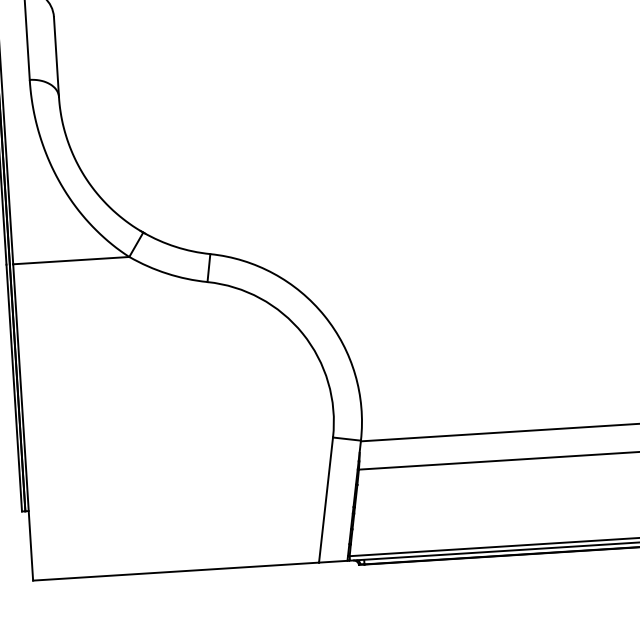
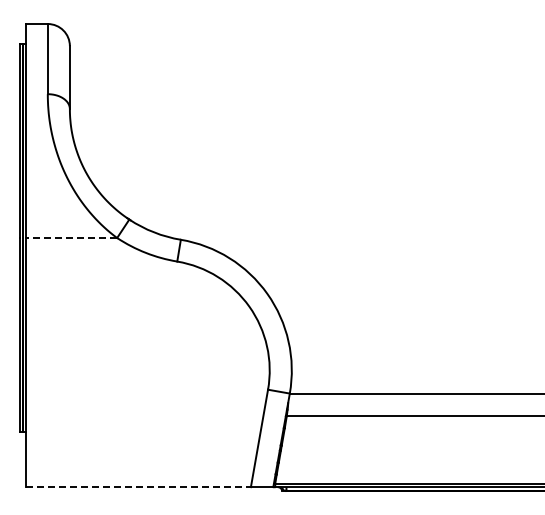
line: (71, 261) -> (71, 238), solid -> dashed
line: (176, 572) -> (138, 487), solid -> dashed

